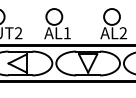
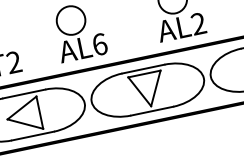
text: (67, 33) -> (100, 44), AL1 -> AL6

